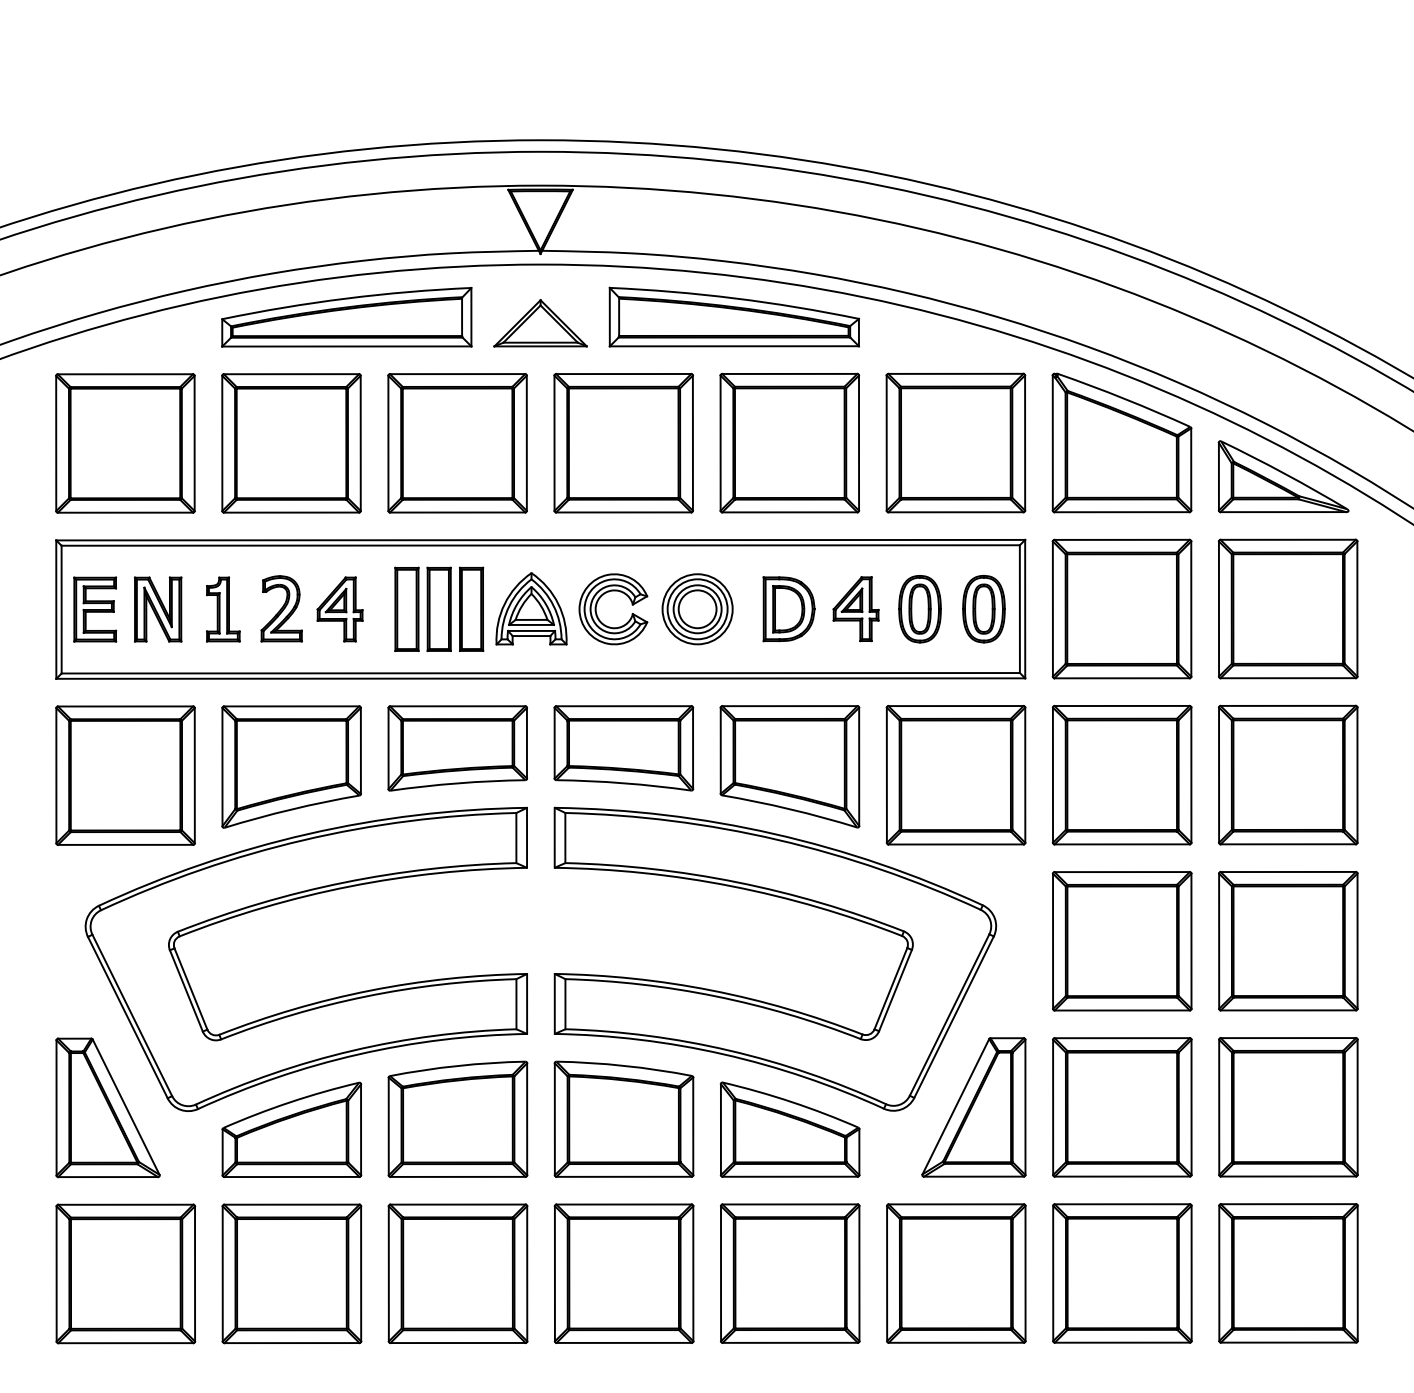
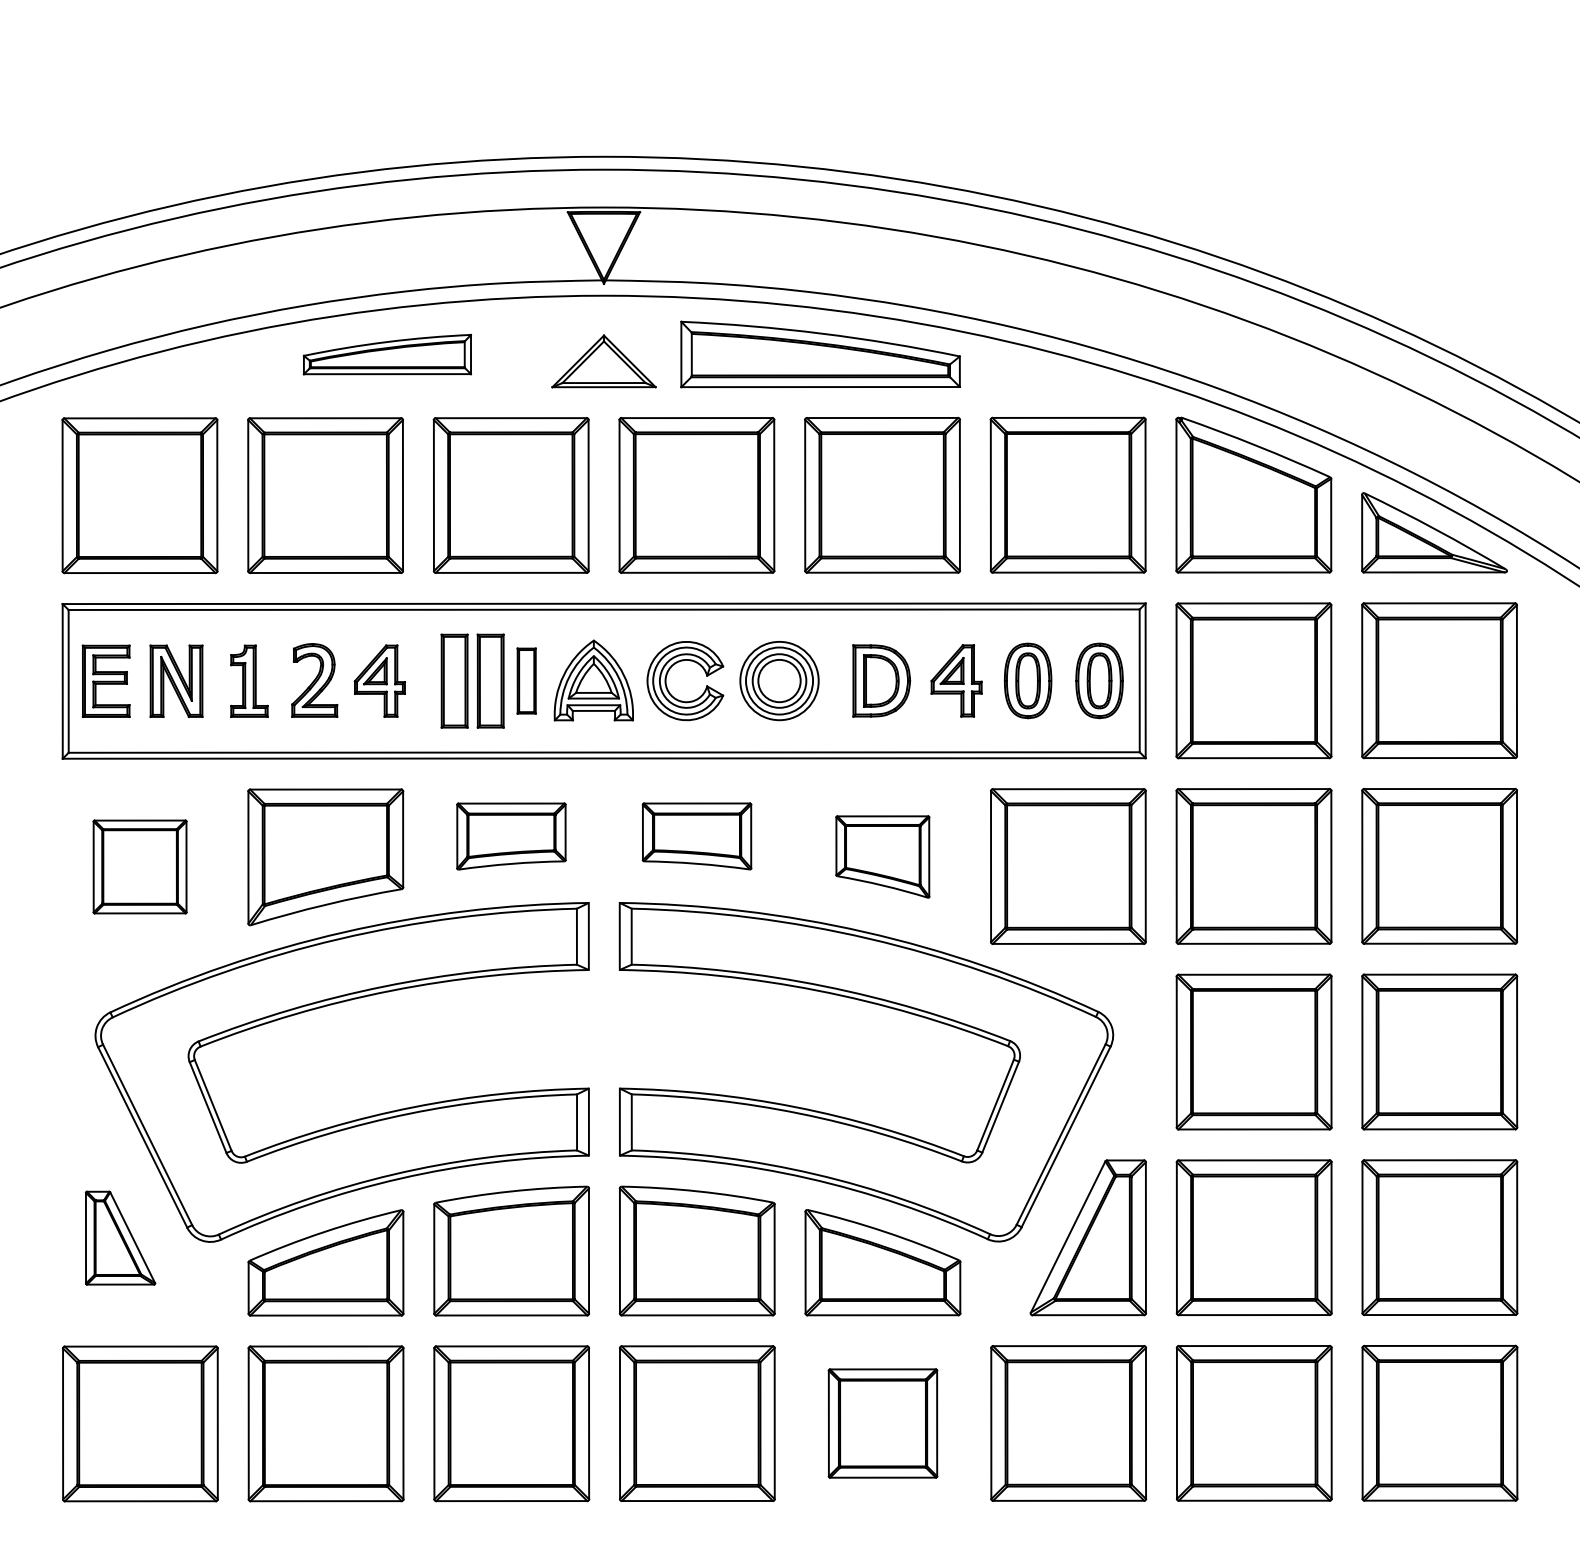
part: (346, 317) -> (387, 354), size x0.6
part: (471, 608) -> (526, 680), size x0.7
part: (457, 748) -> (511, 836), size x0.7
part: (623, 748) -> (696, 836), size x0.7
part: (789, 766) -> (882, 856), size x0.6
part: (124, 775) -> (139, 866), size x0.6
part: (107, 1107) -> (120, 1237), size x0.6
part: (789, 1273) -> (882, 1423), size x0.7

